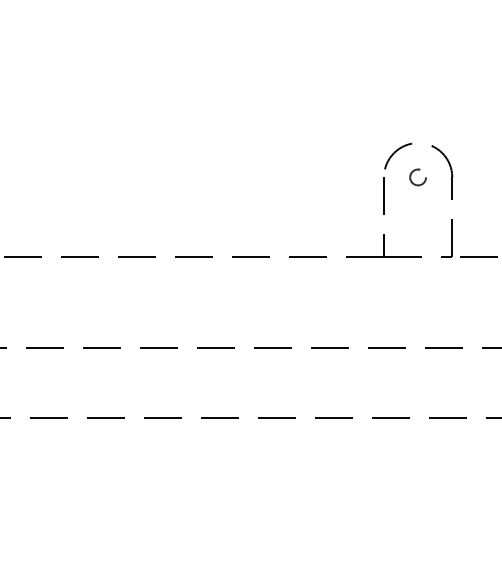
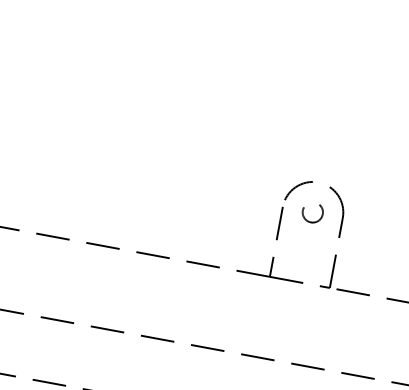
circle: (417, 177) -> (312, 212), size x1.43

